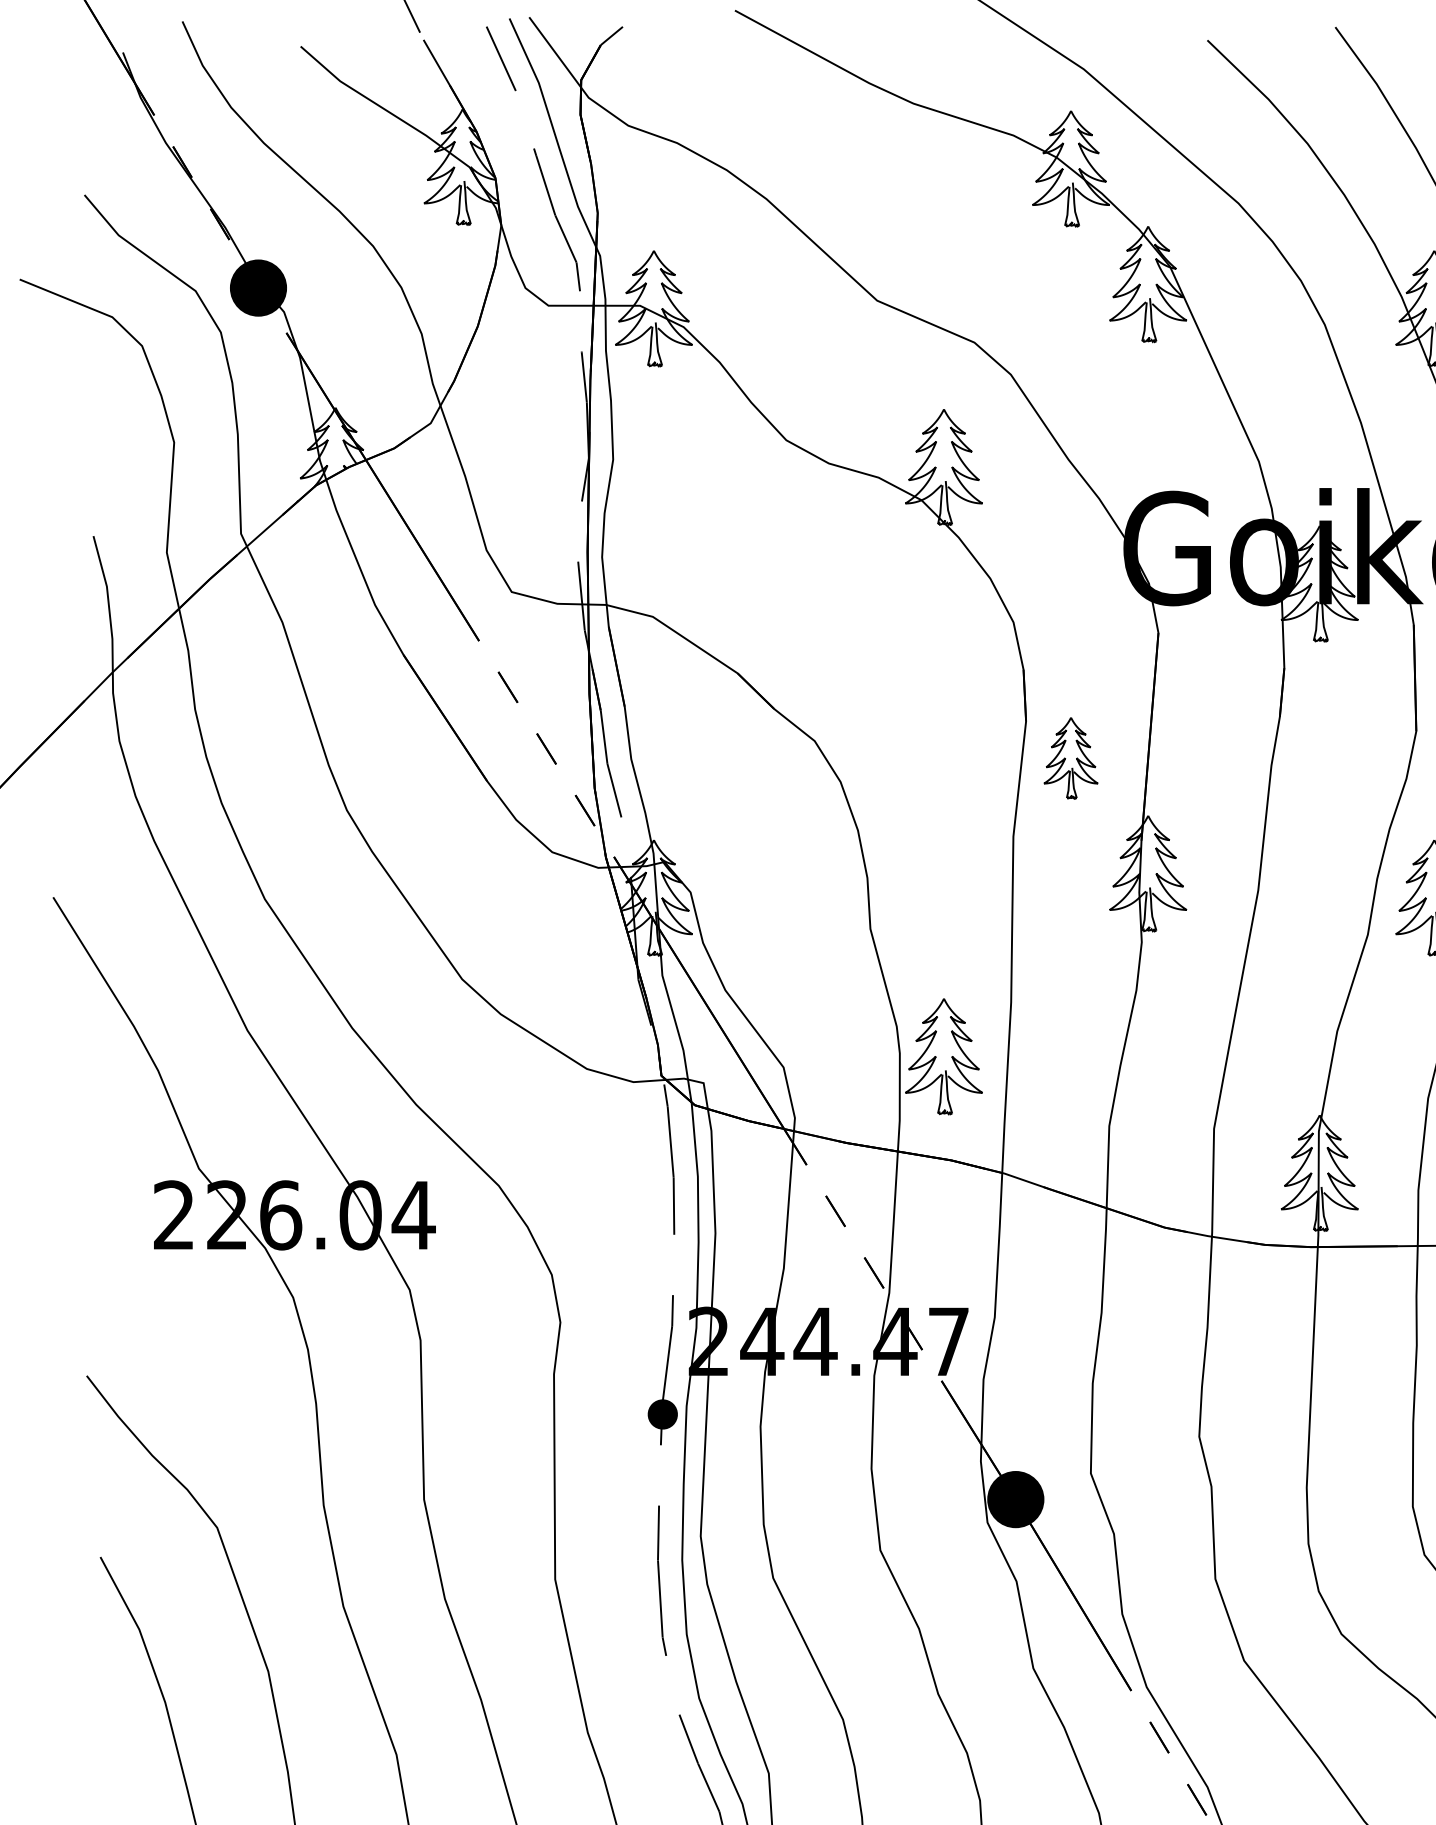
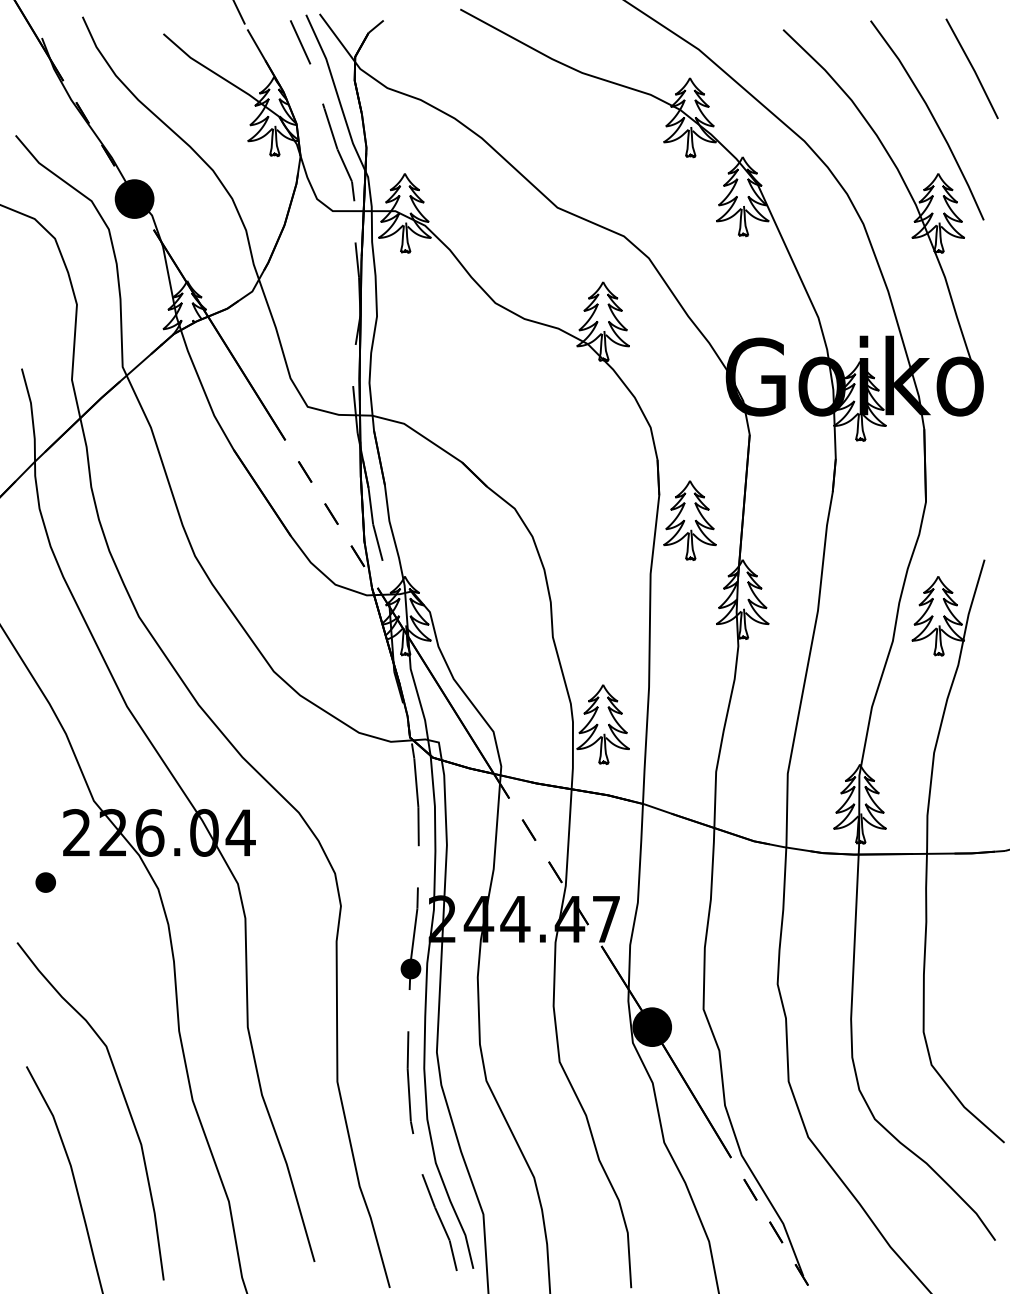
part: (1070, 758) -> (689, 520), size x1.43
part: (128, 1287) -> (45, 882), added

